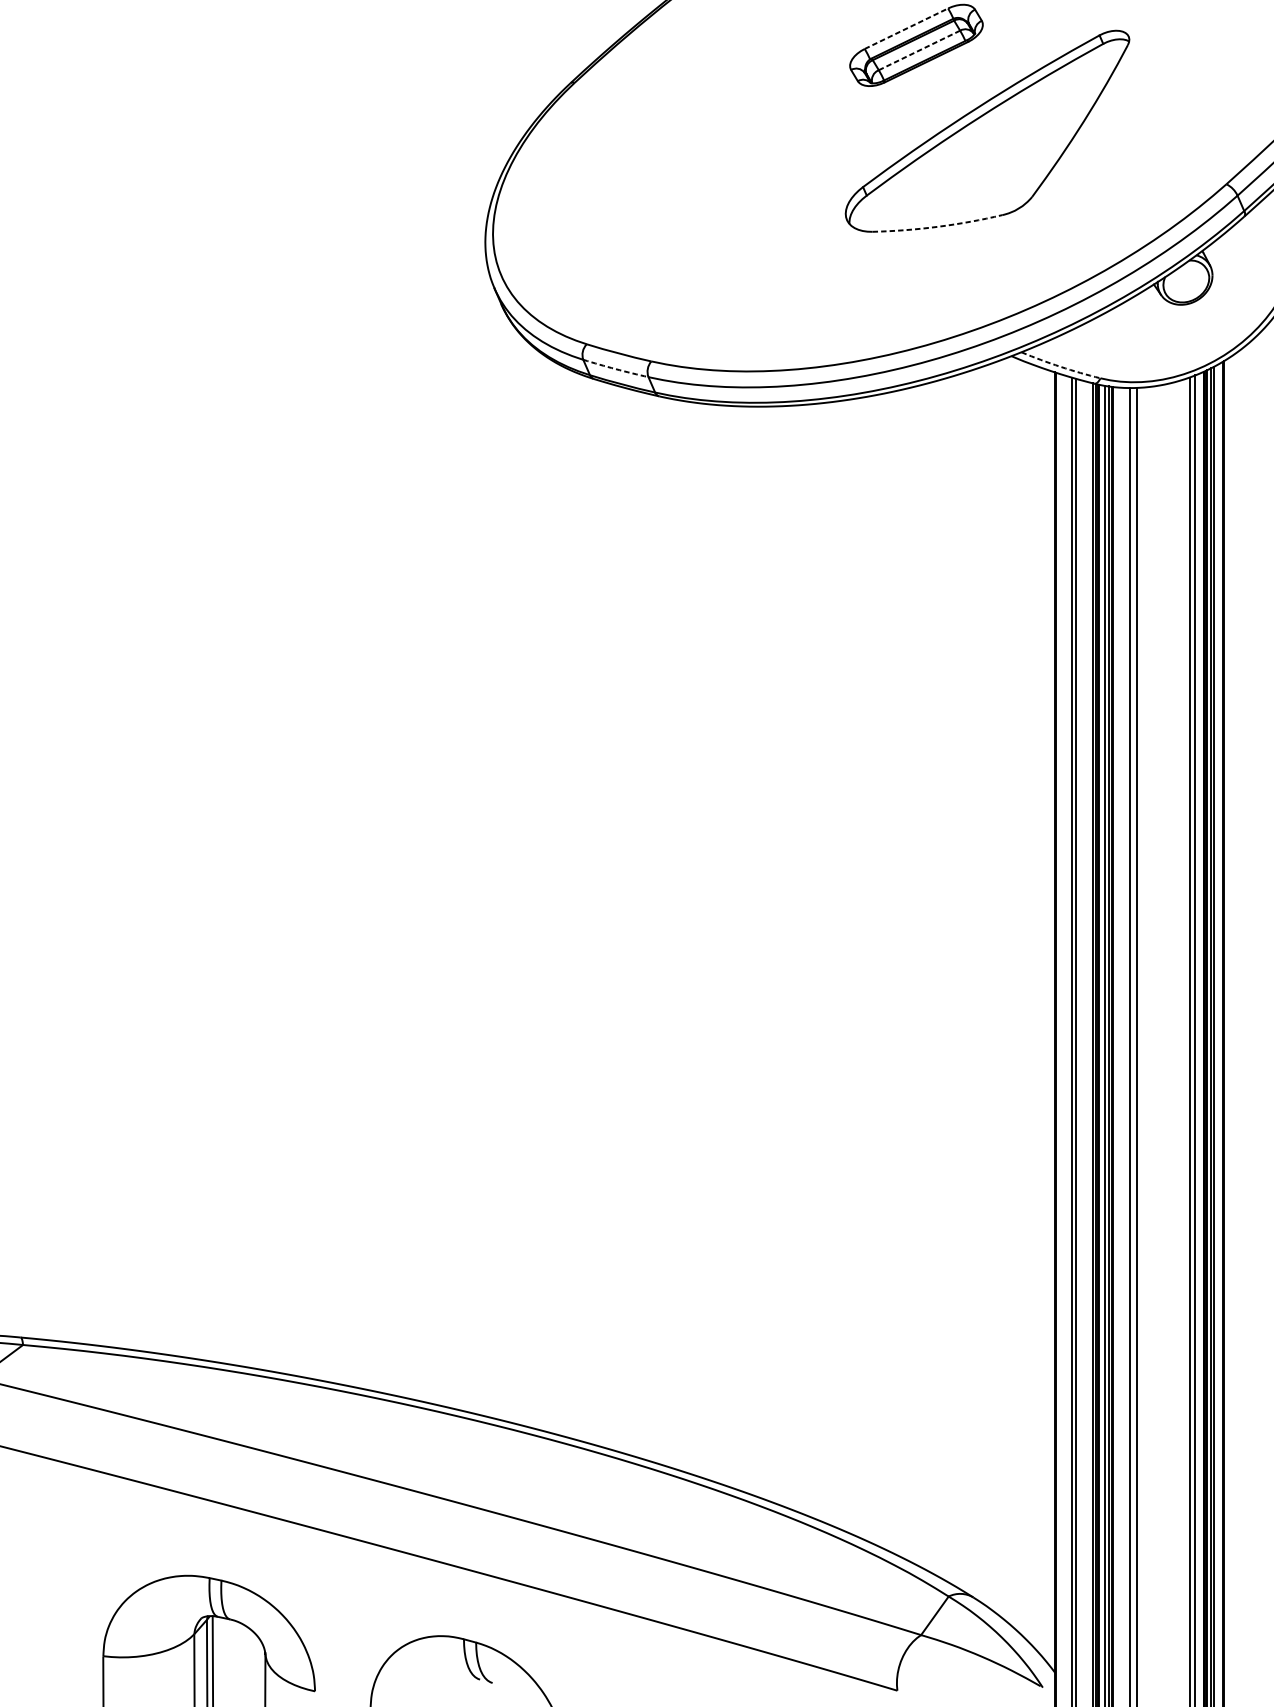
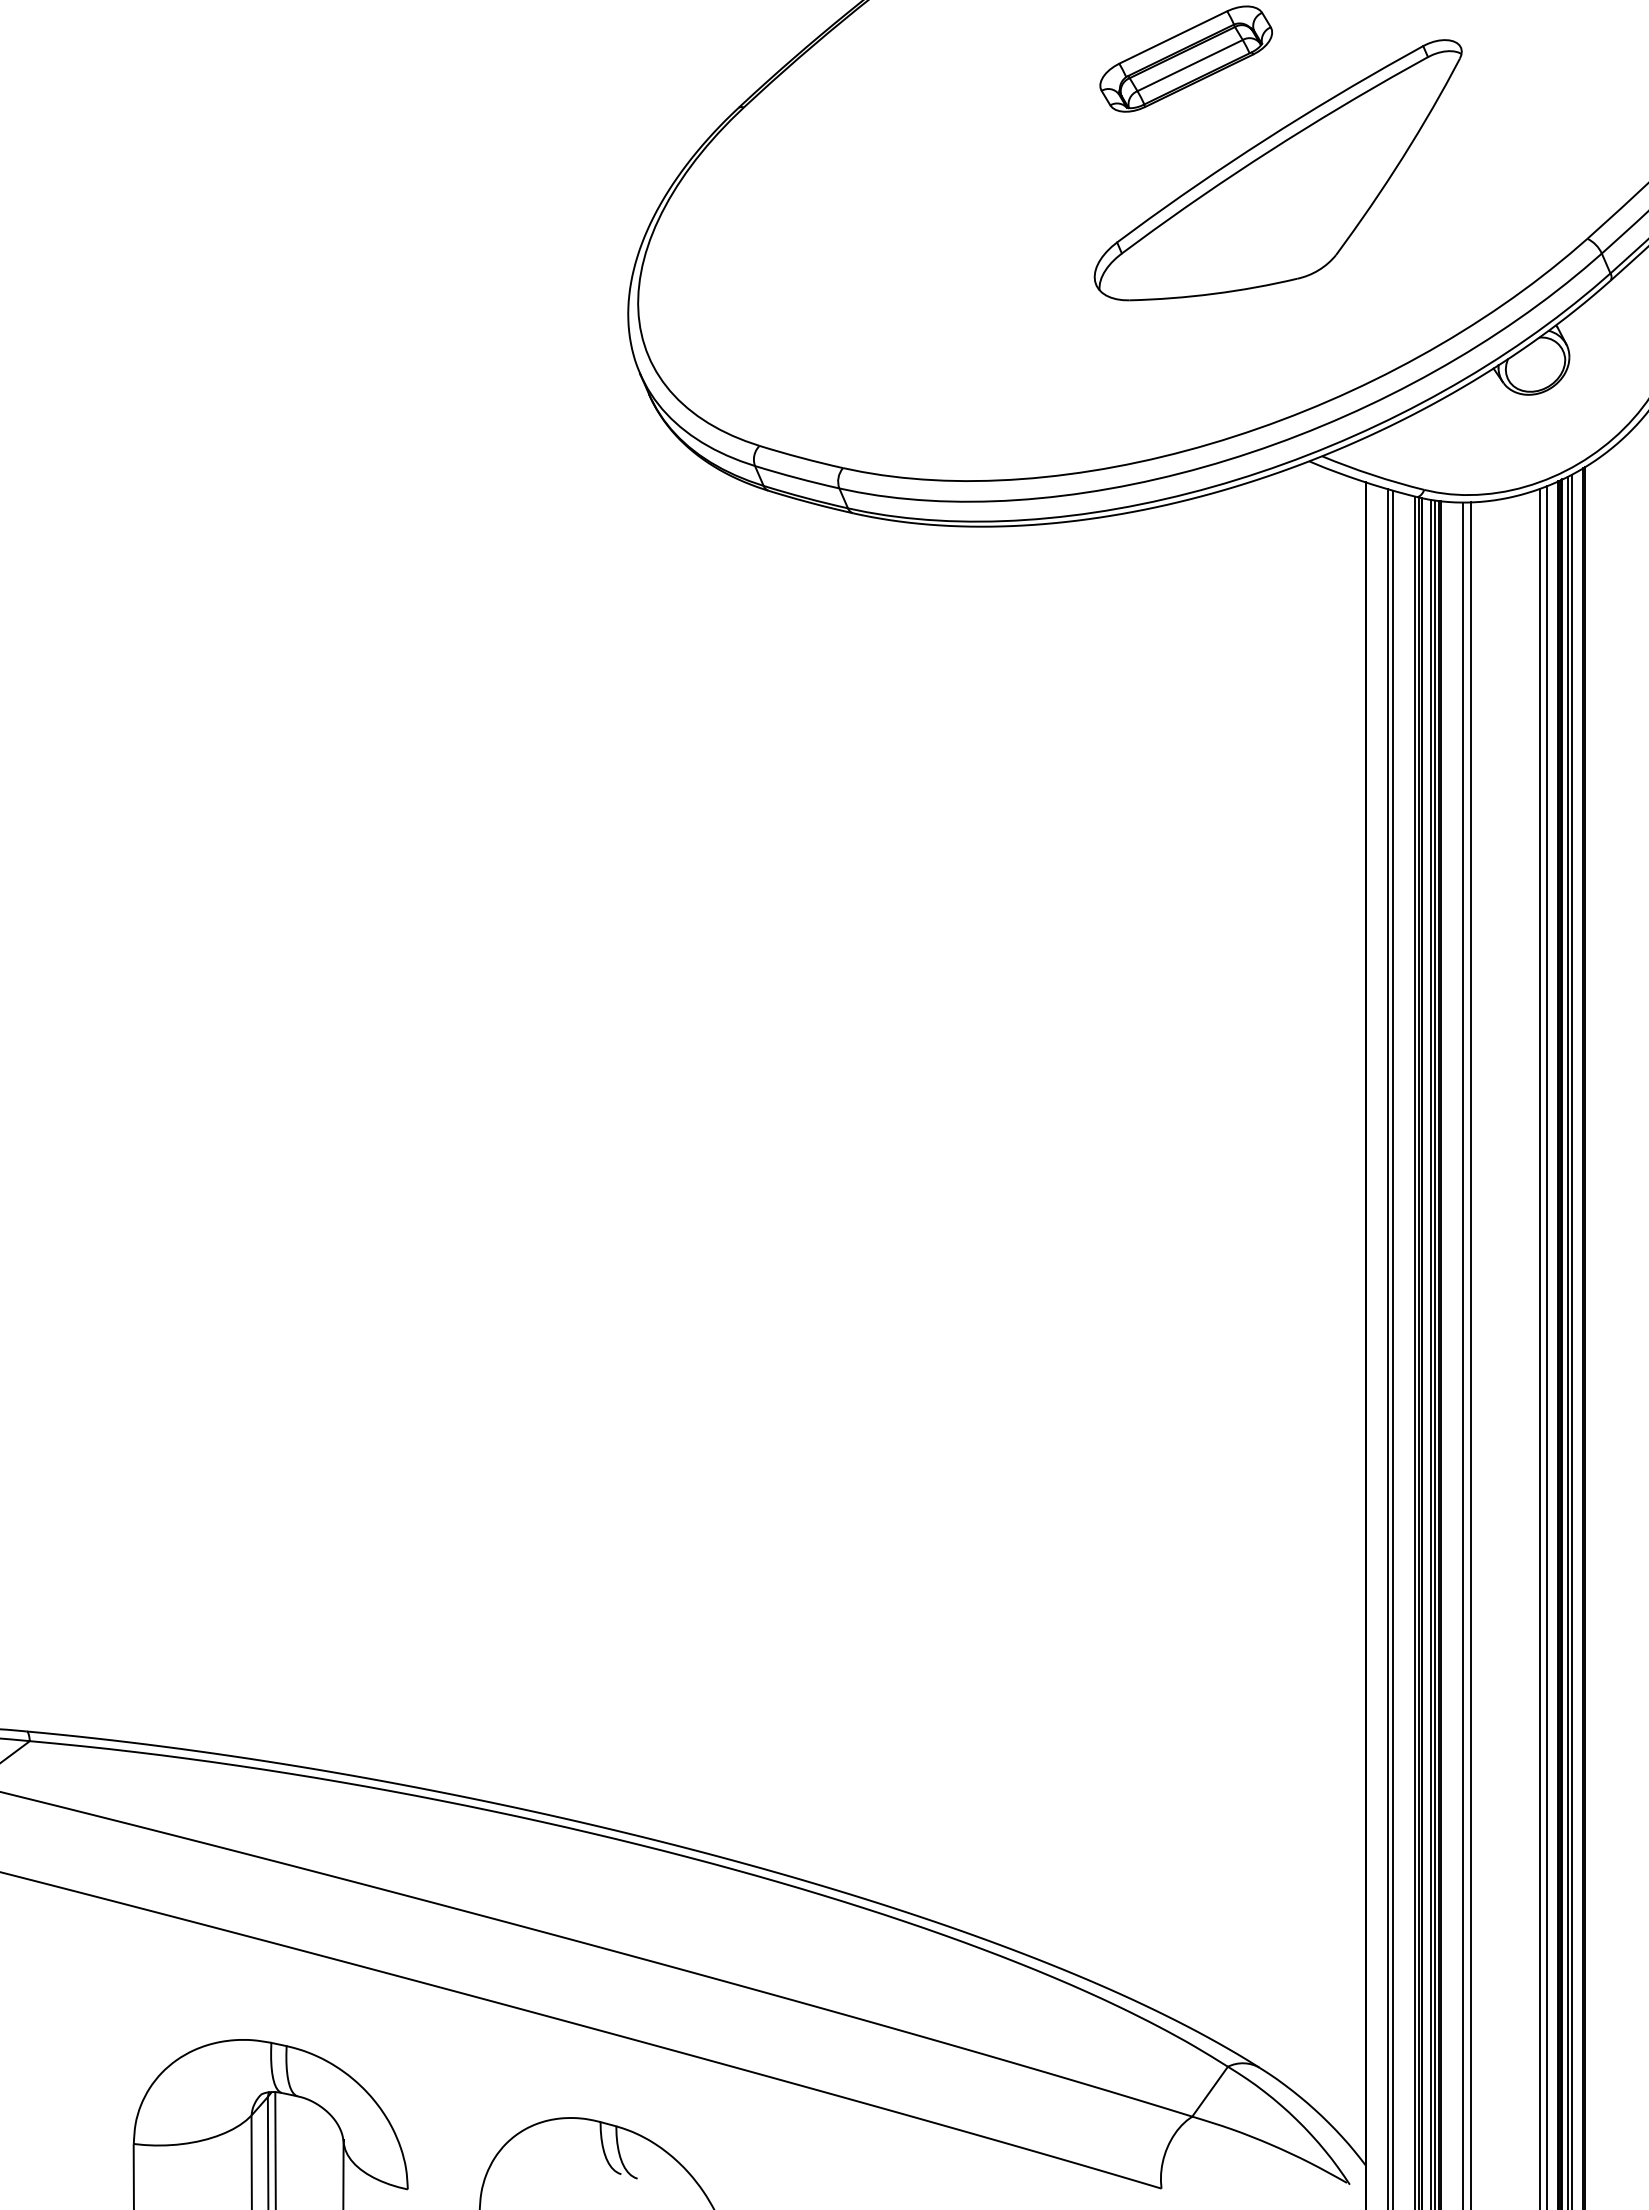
line: (906, 28) -> (1173, 37), dashed -> solid
line: (919, 50) -> (1190, 65), dashed -> solid
arc: (937, 226) -> (1213, 293), dashed -> solid
arc: (1060, 367) -> (1372, 475), dashed -> solid
arc: (615, 369) -> (796, 478), dashed -> solid

